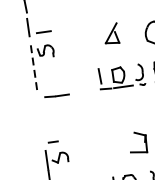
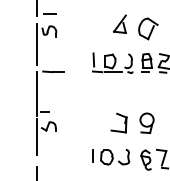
part: (110, 33) -> (119, 23), moved
line: (33, 67) -> (36, 44), dashed -> solid
line: (41, 122) -> (36, 93), added

